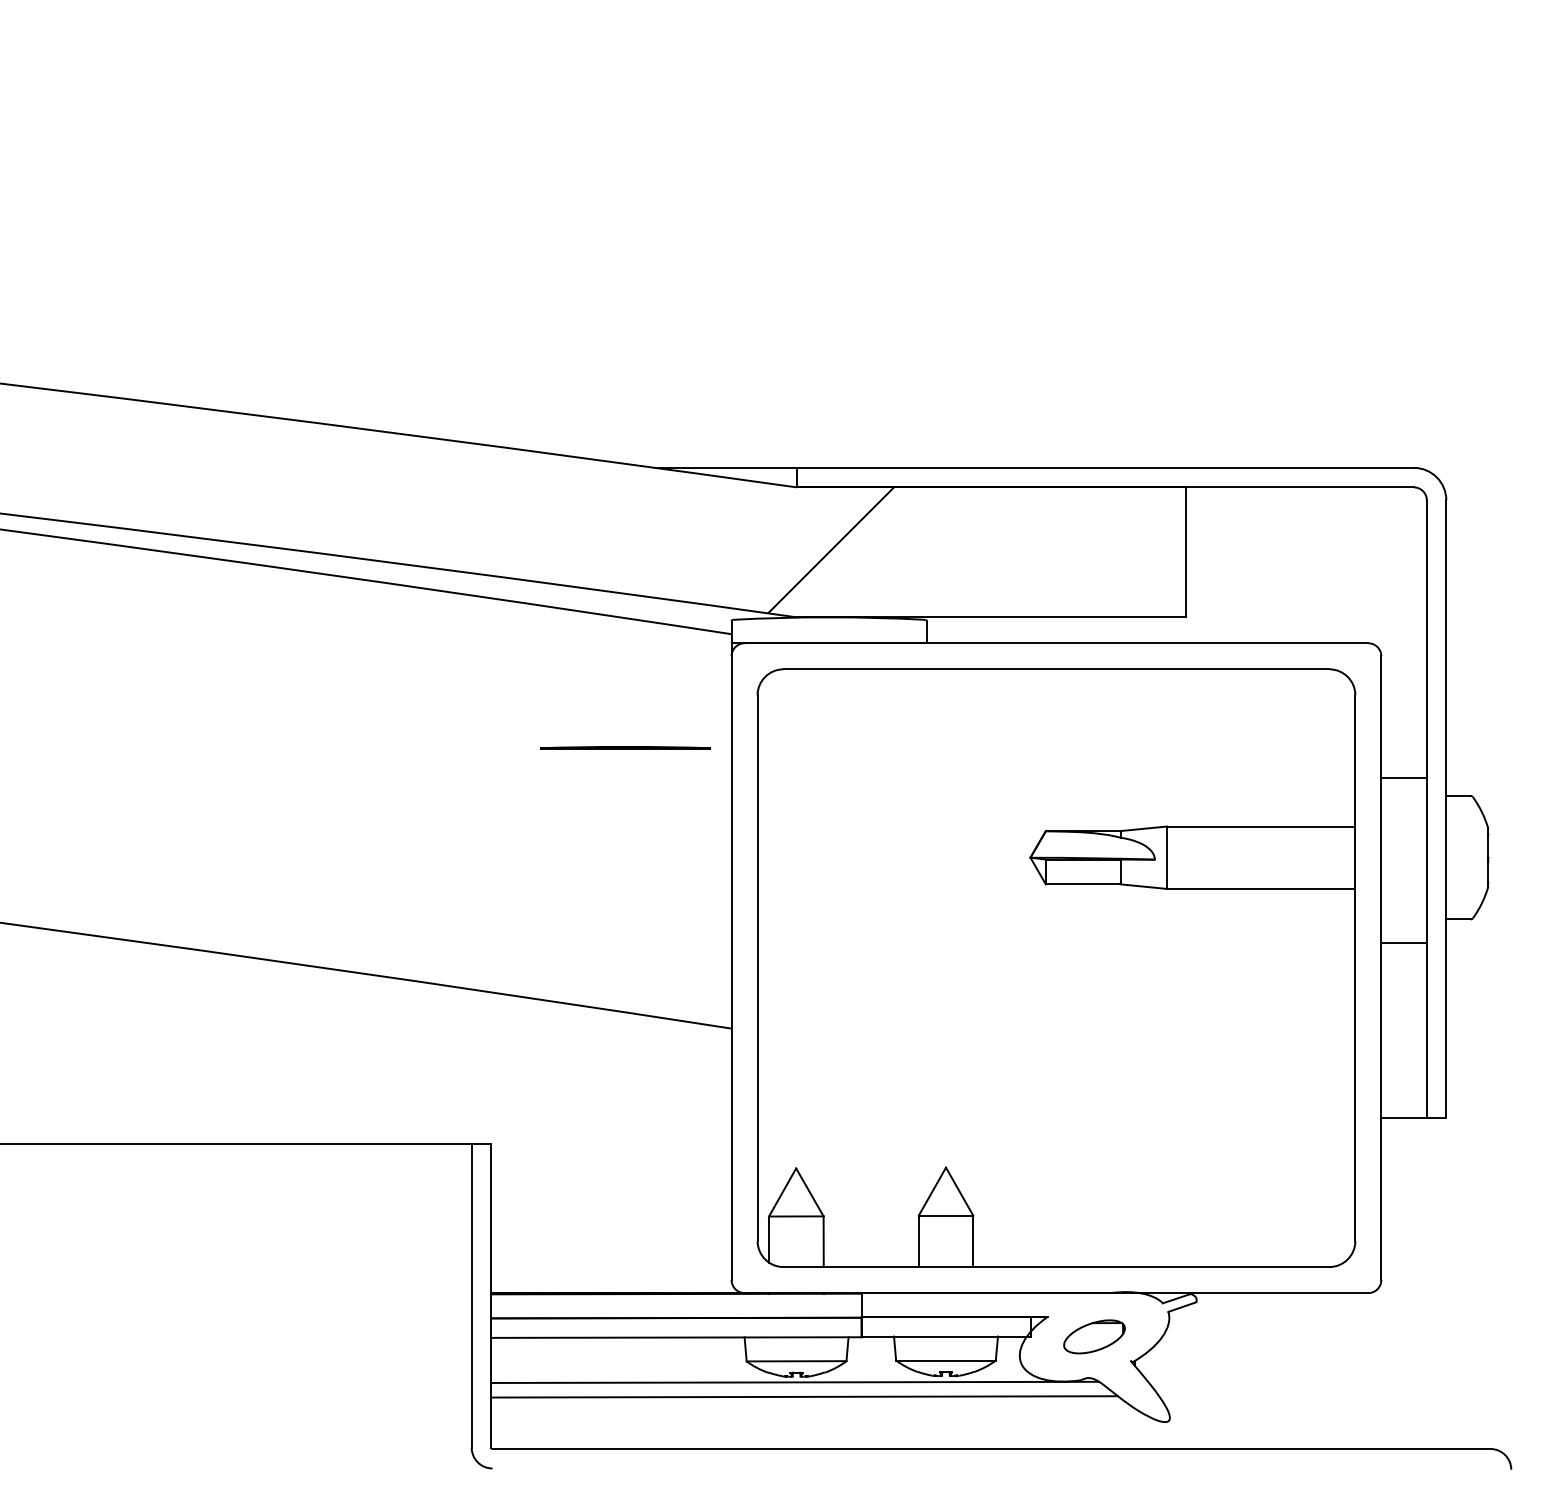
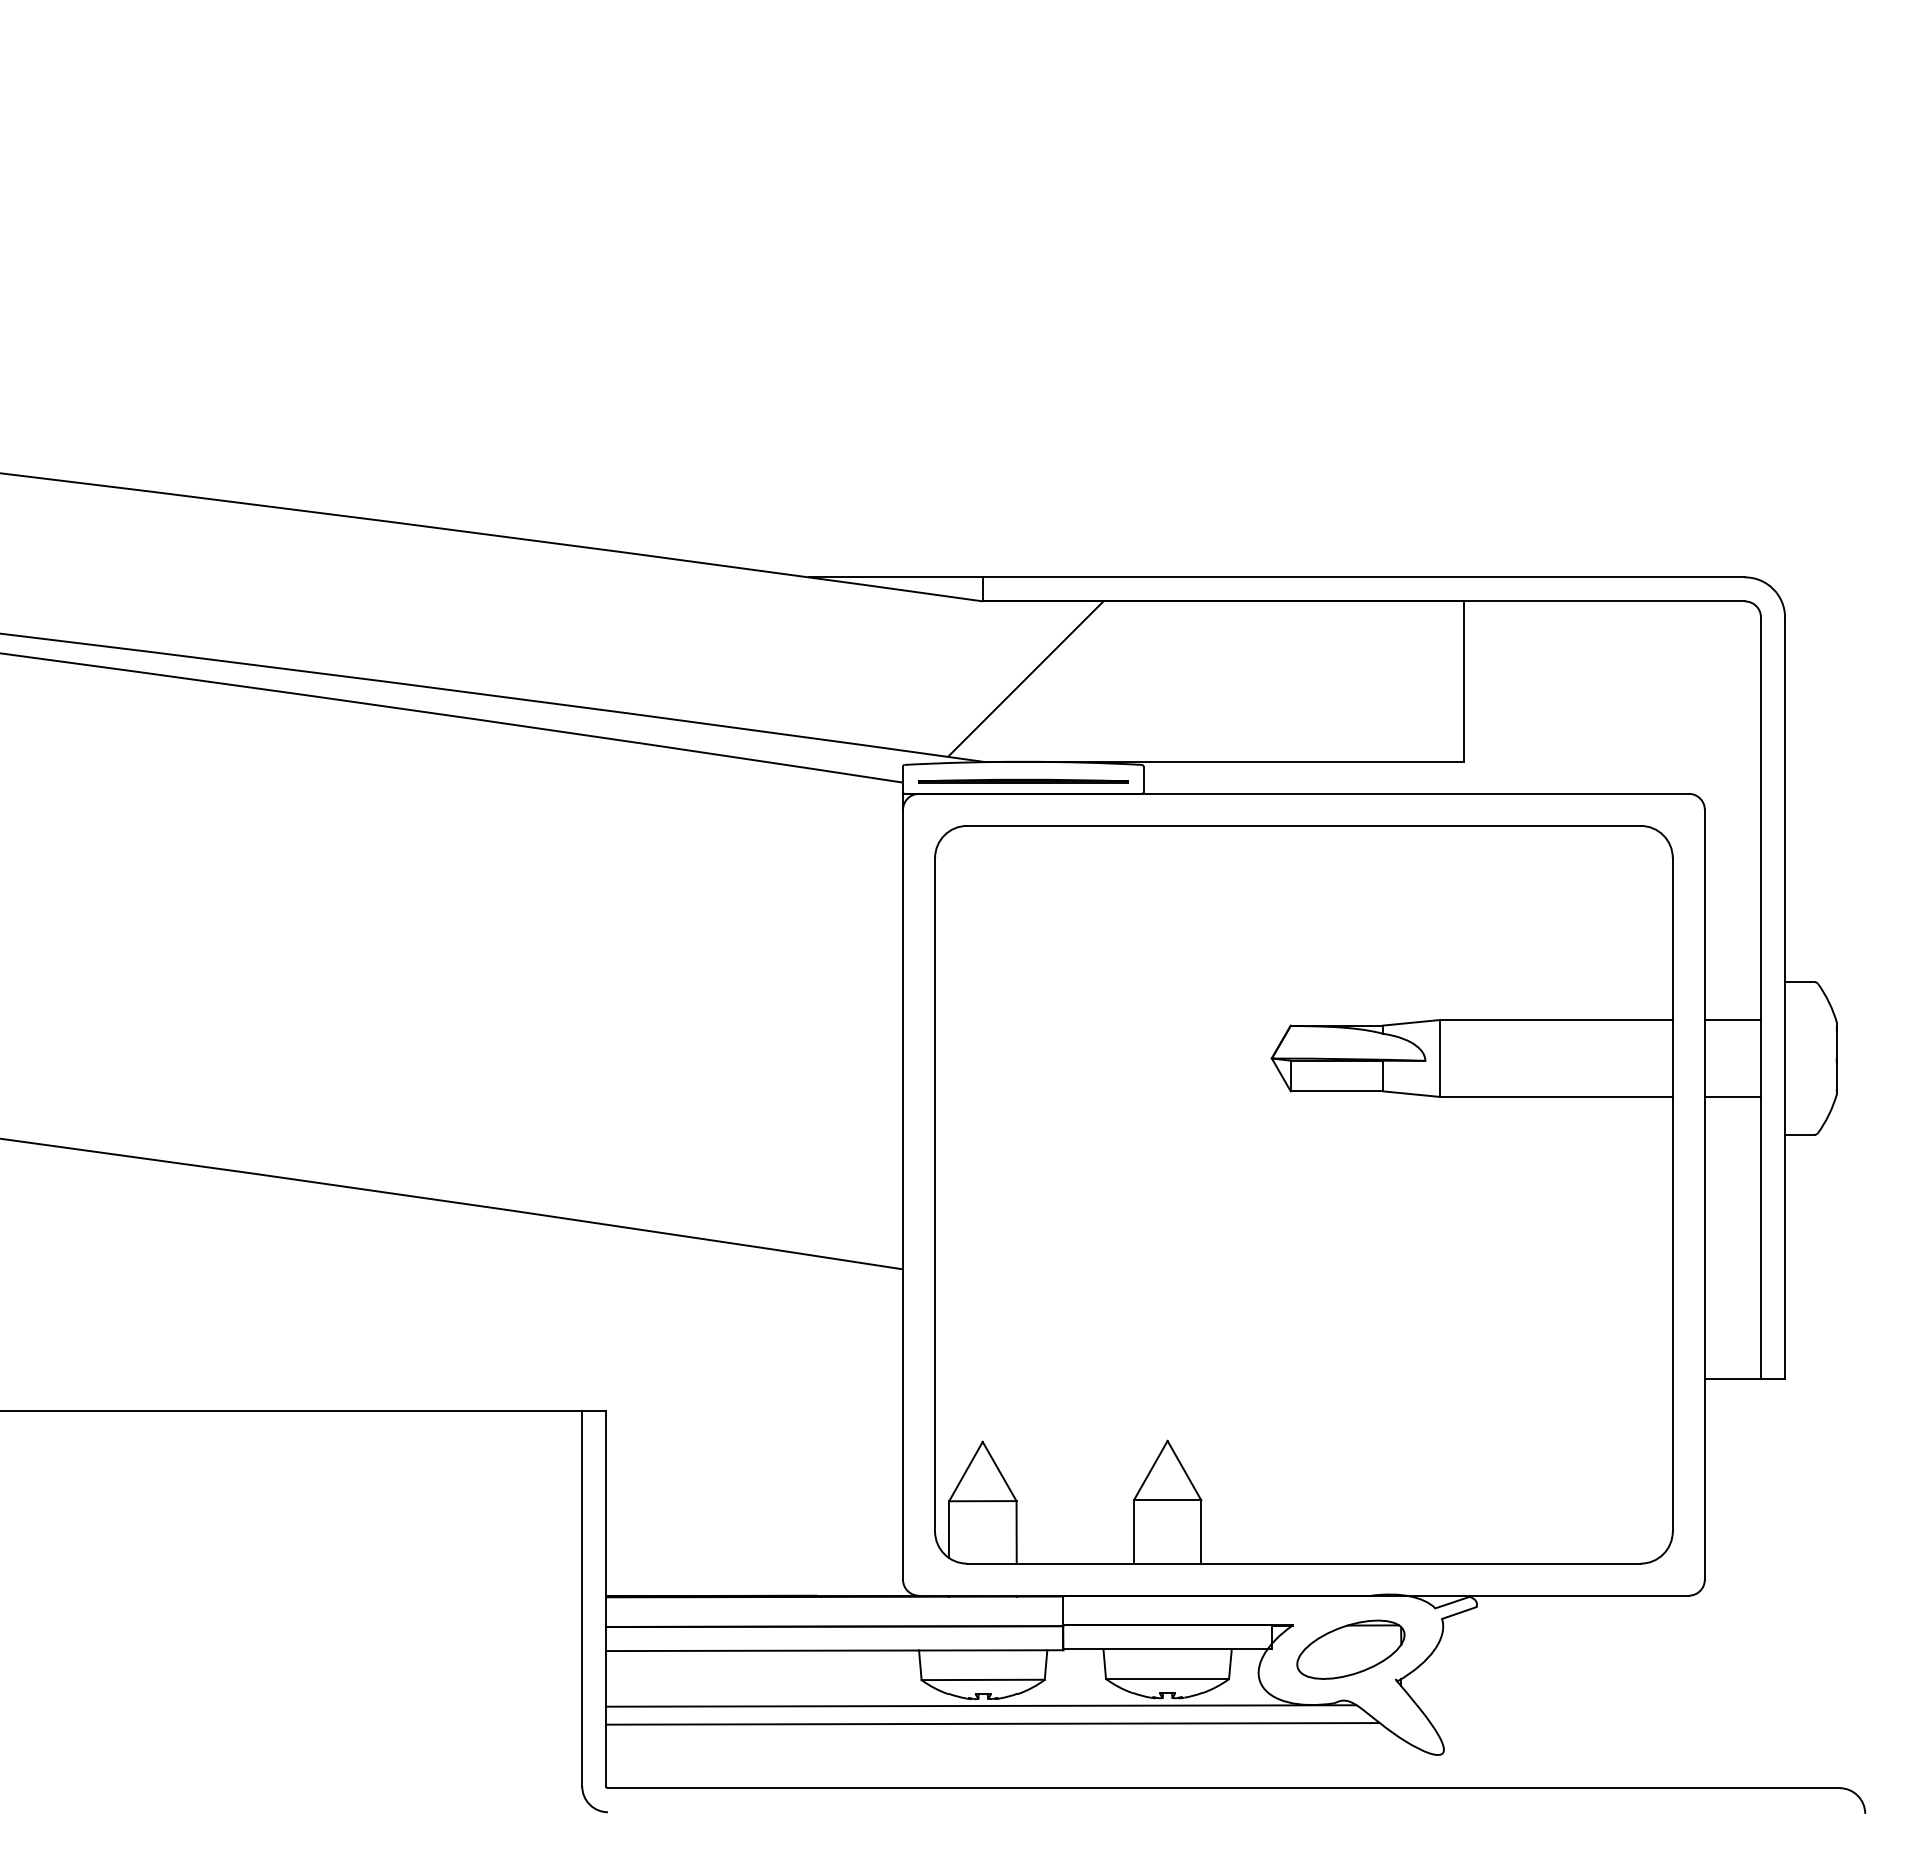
line: (625, 747) -> (1023, 780), moved
line: (1403, 777) -> (1732, 1019), moved
line: (1403, 942) -> (1732, 1096), moved
part: (1094, 1336) -> (1350, 1649), size x1.43

